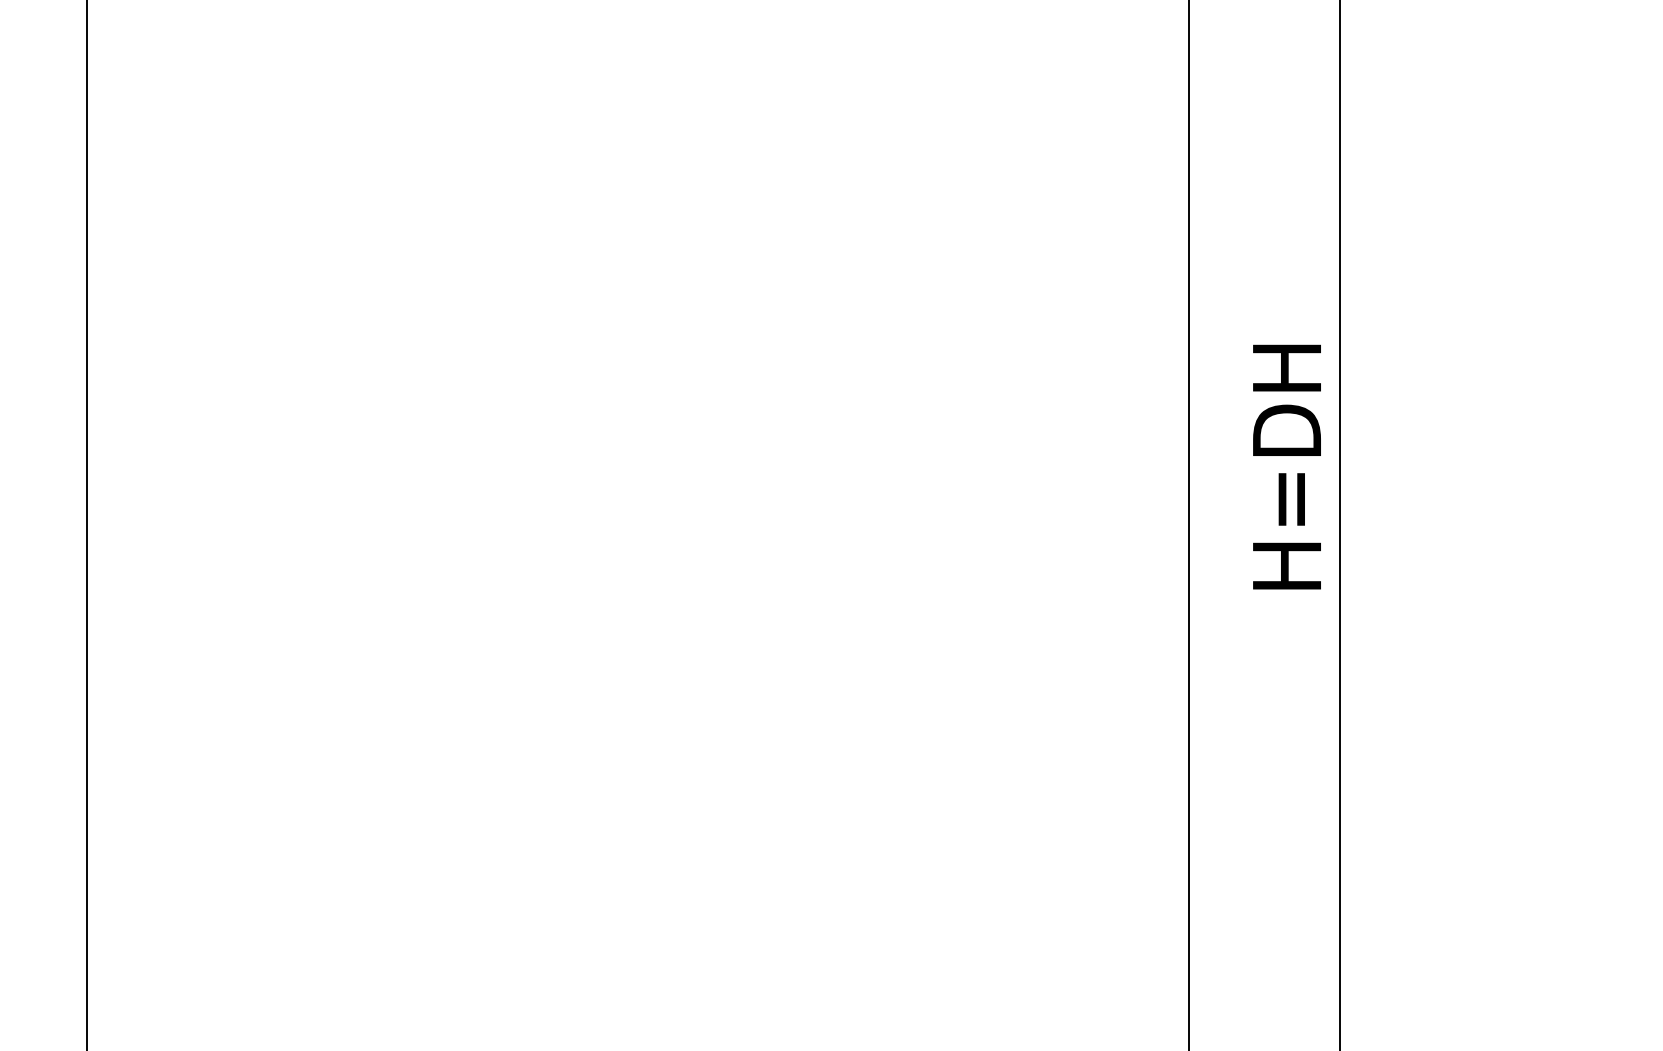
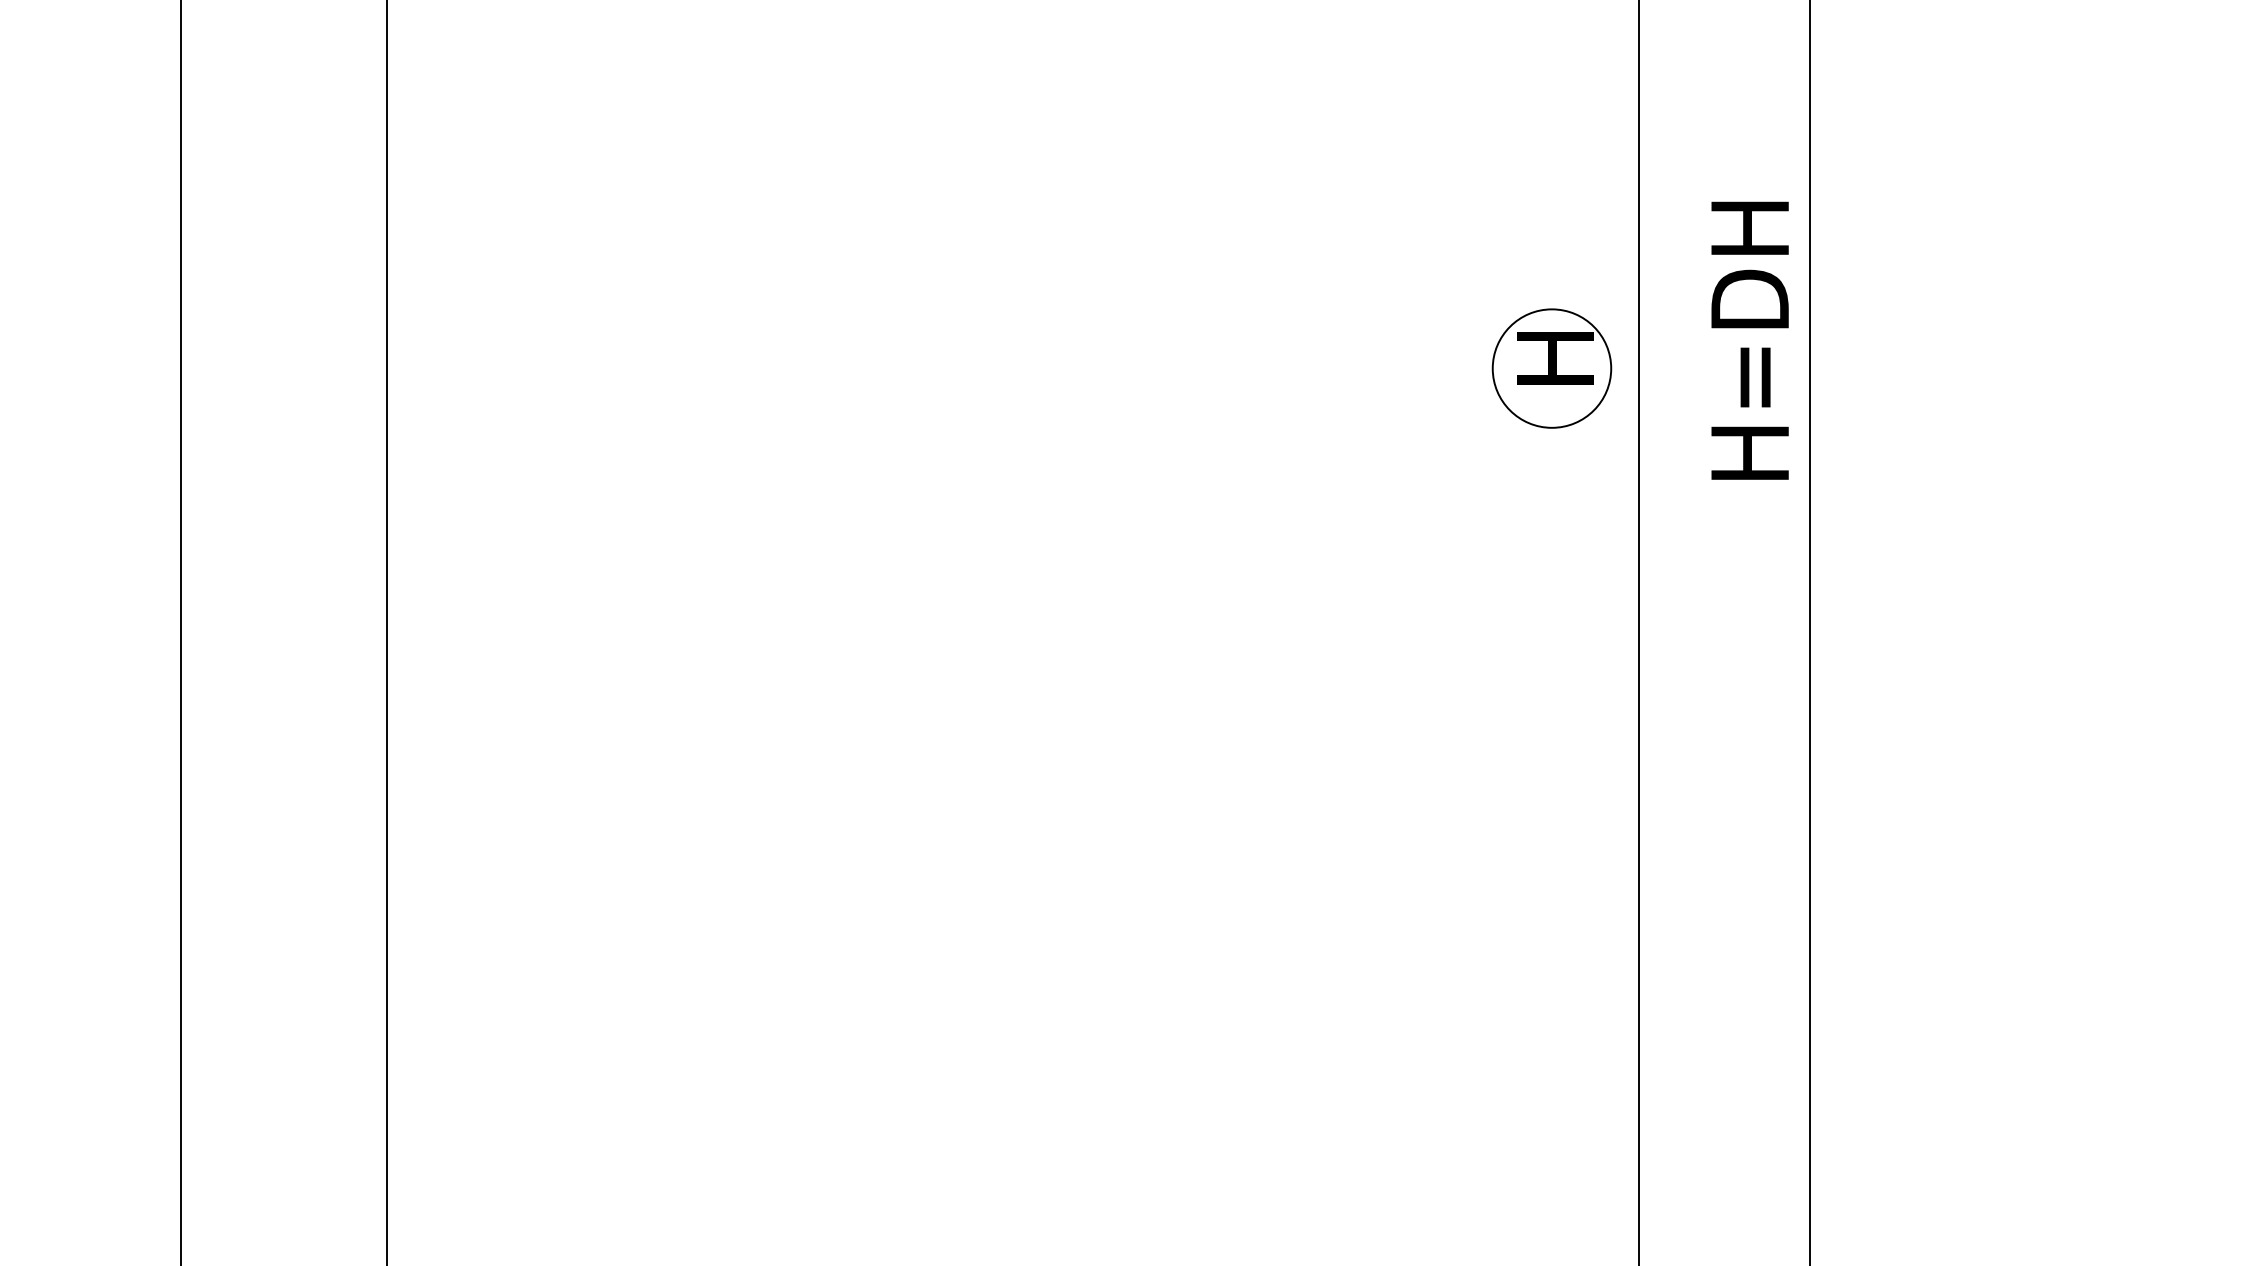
part: (1112, 315) -> (1551, 368), added
text: (1286, 466) -> (1749, 340), moved

